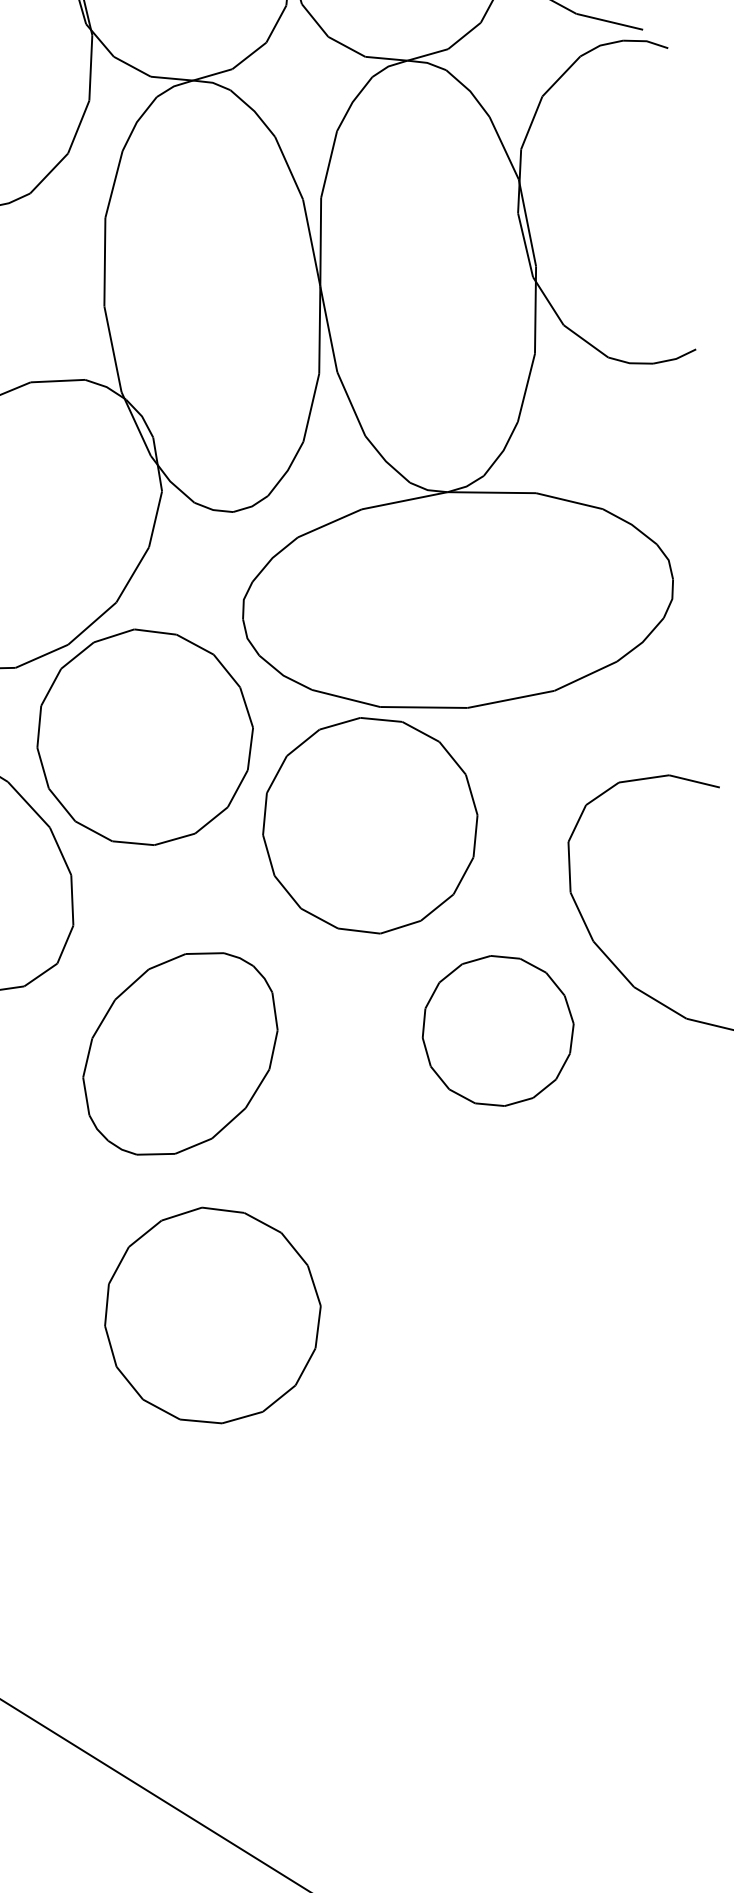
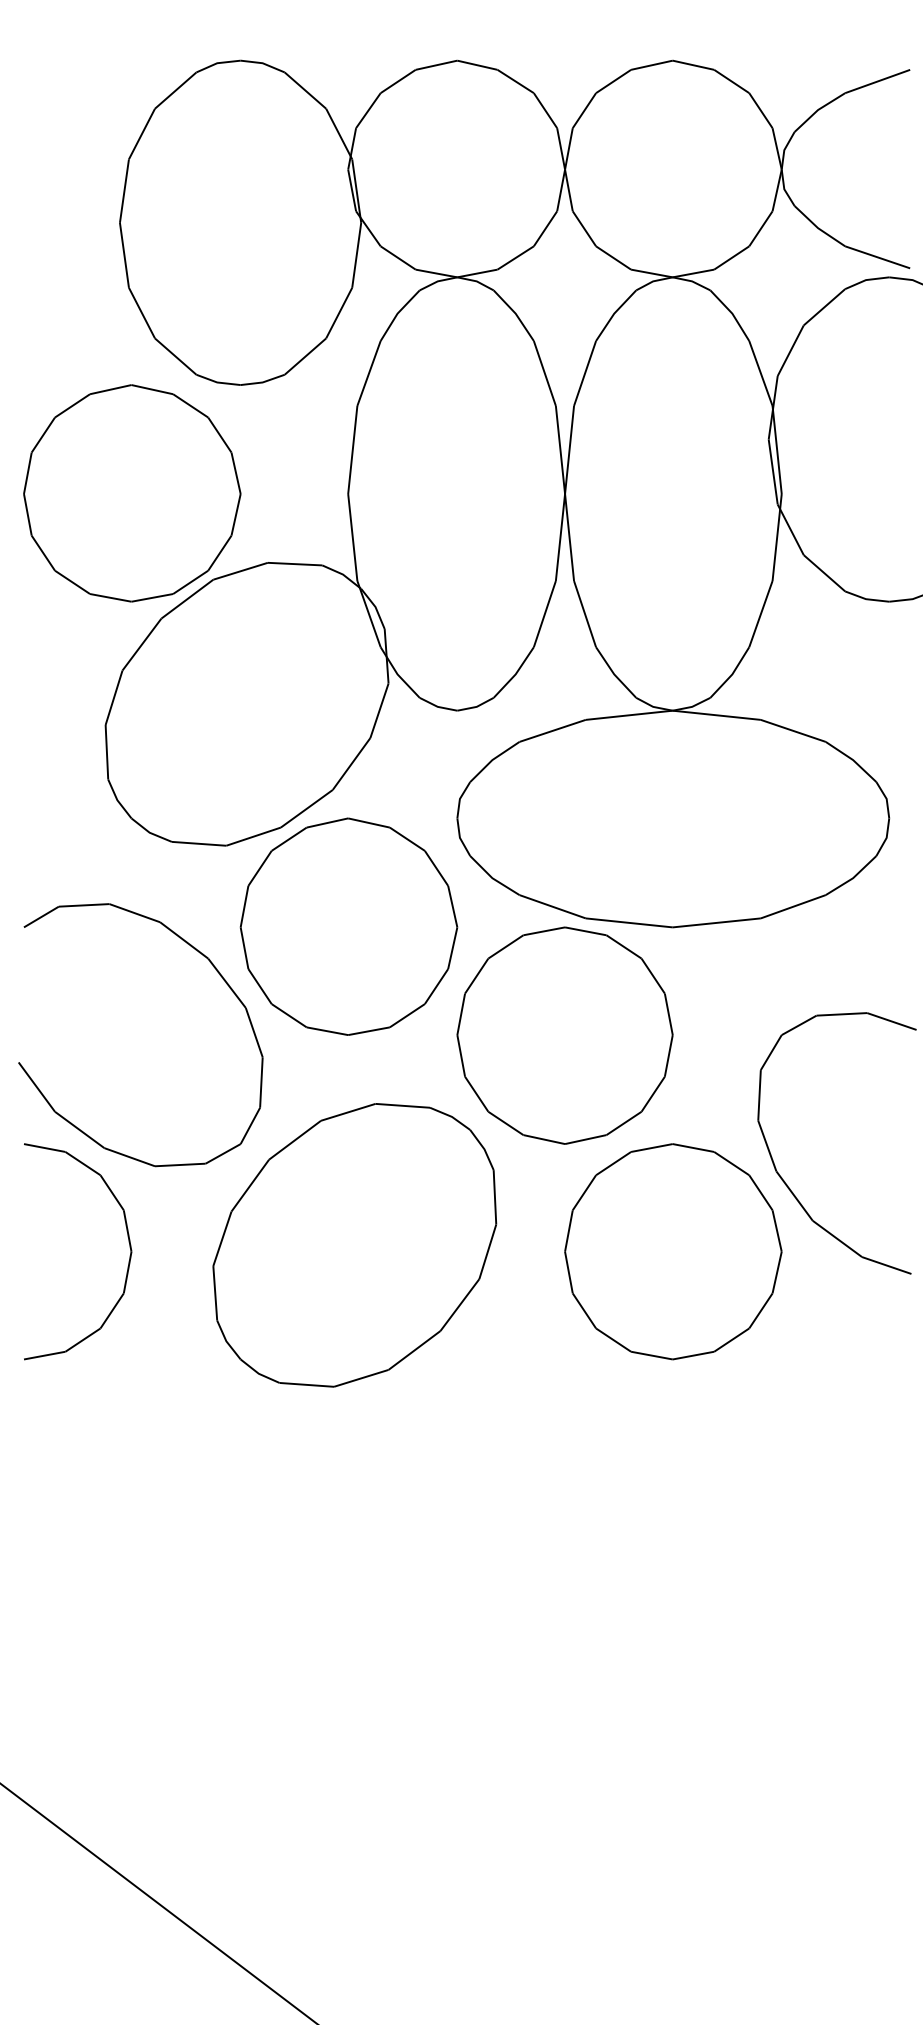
part: (498, 1030) -> (673, 1251), size x1.43
part: (180, 1054) -> (354, 1245), size x1.43
part: (212, 1315) -> (362, 1508), removed

